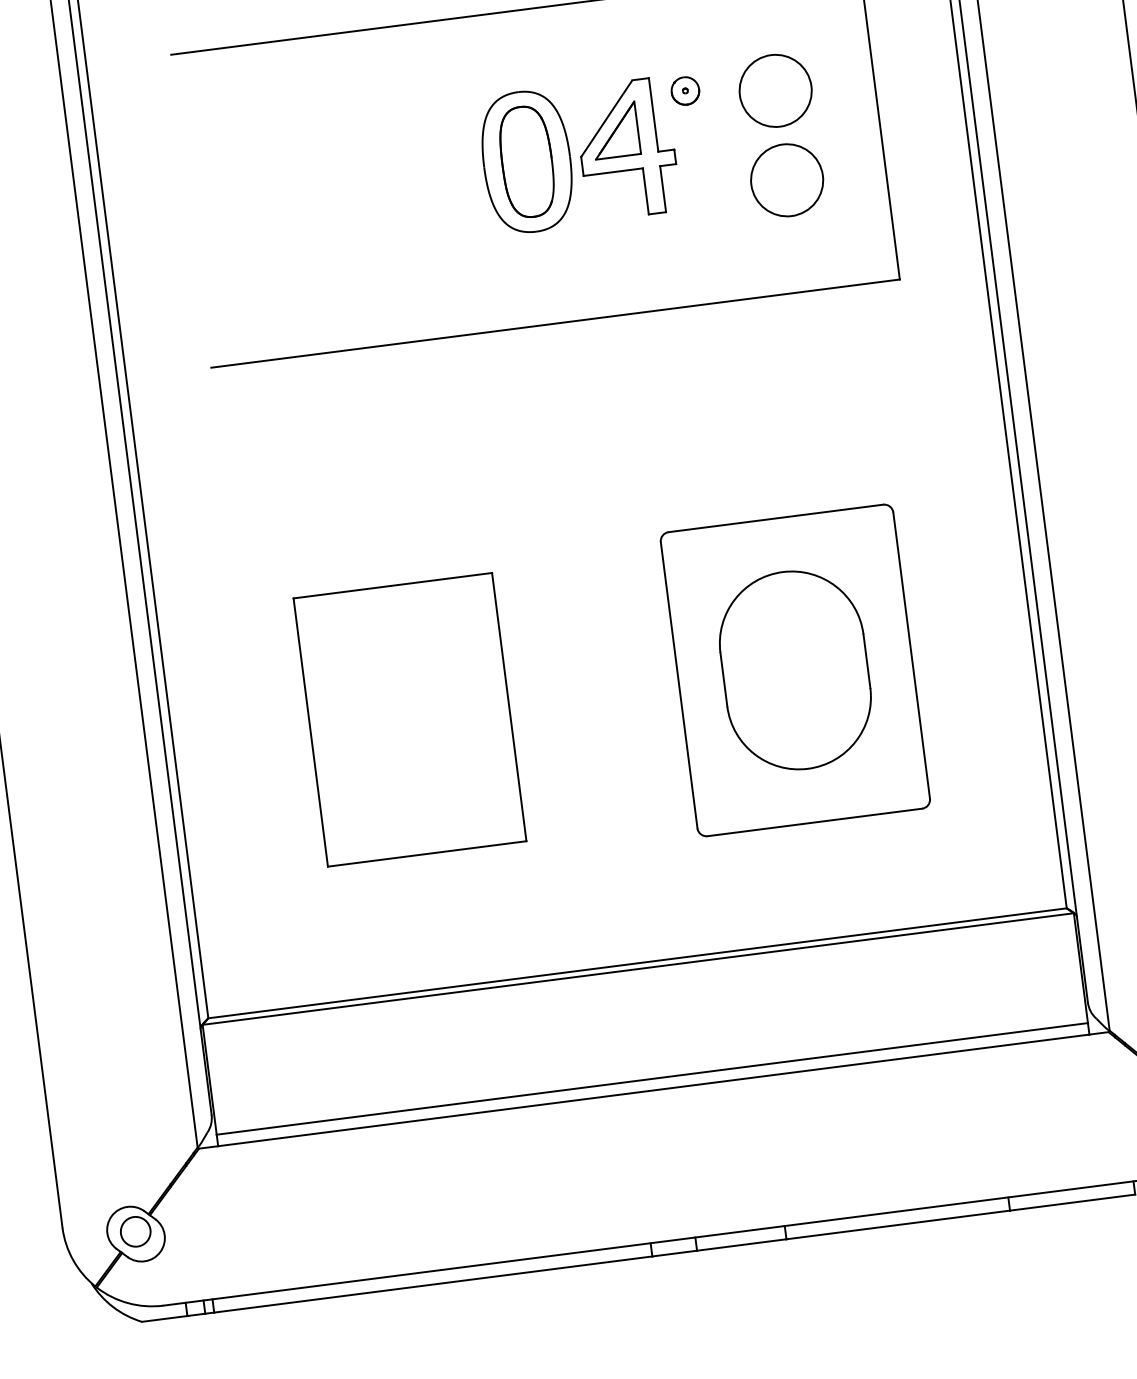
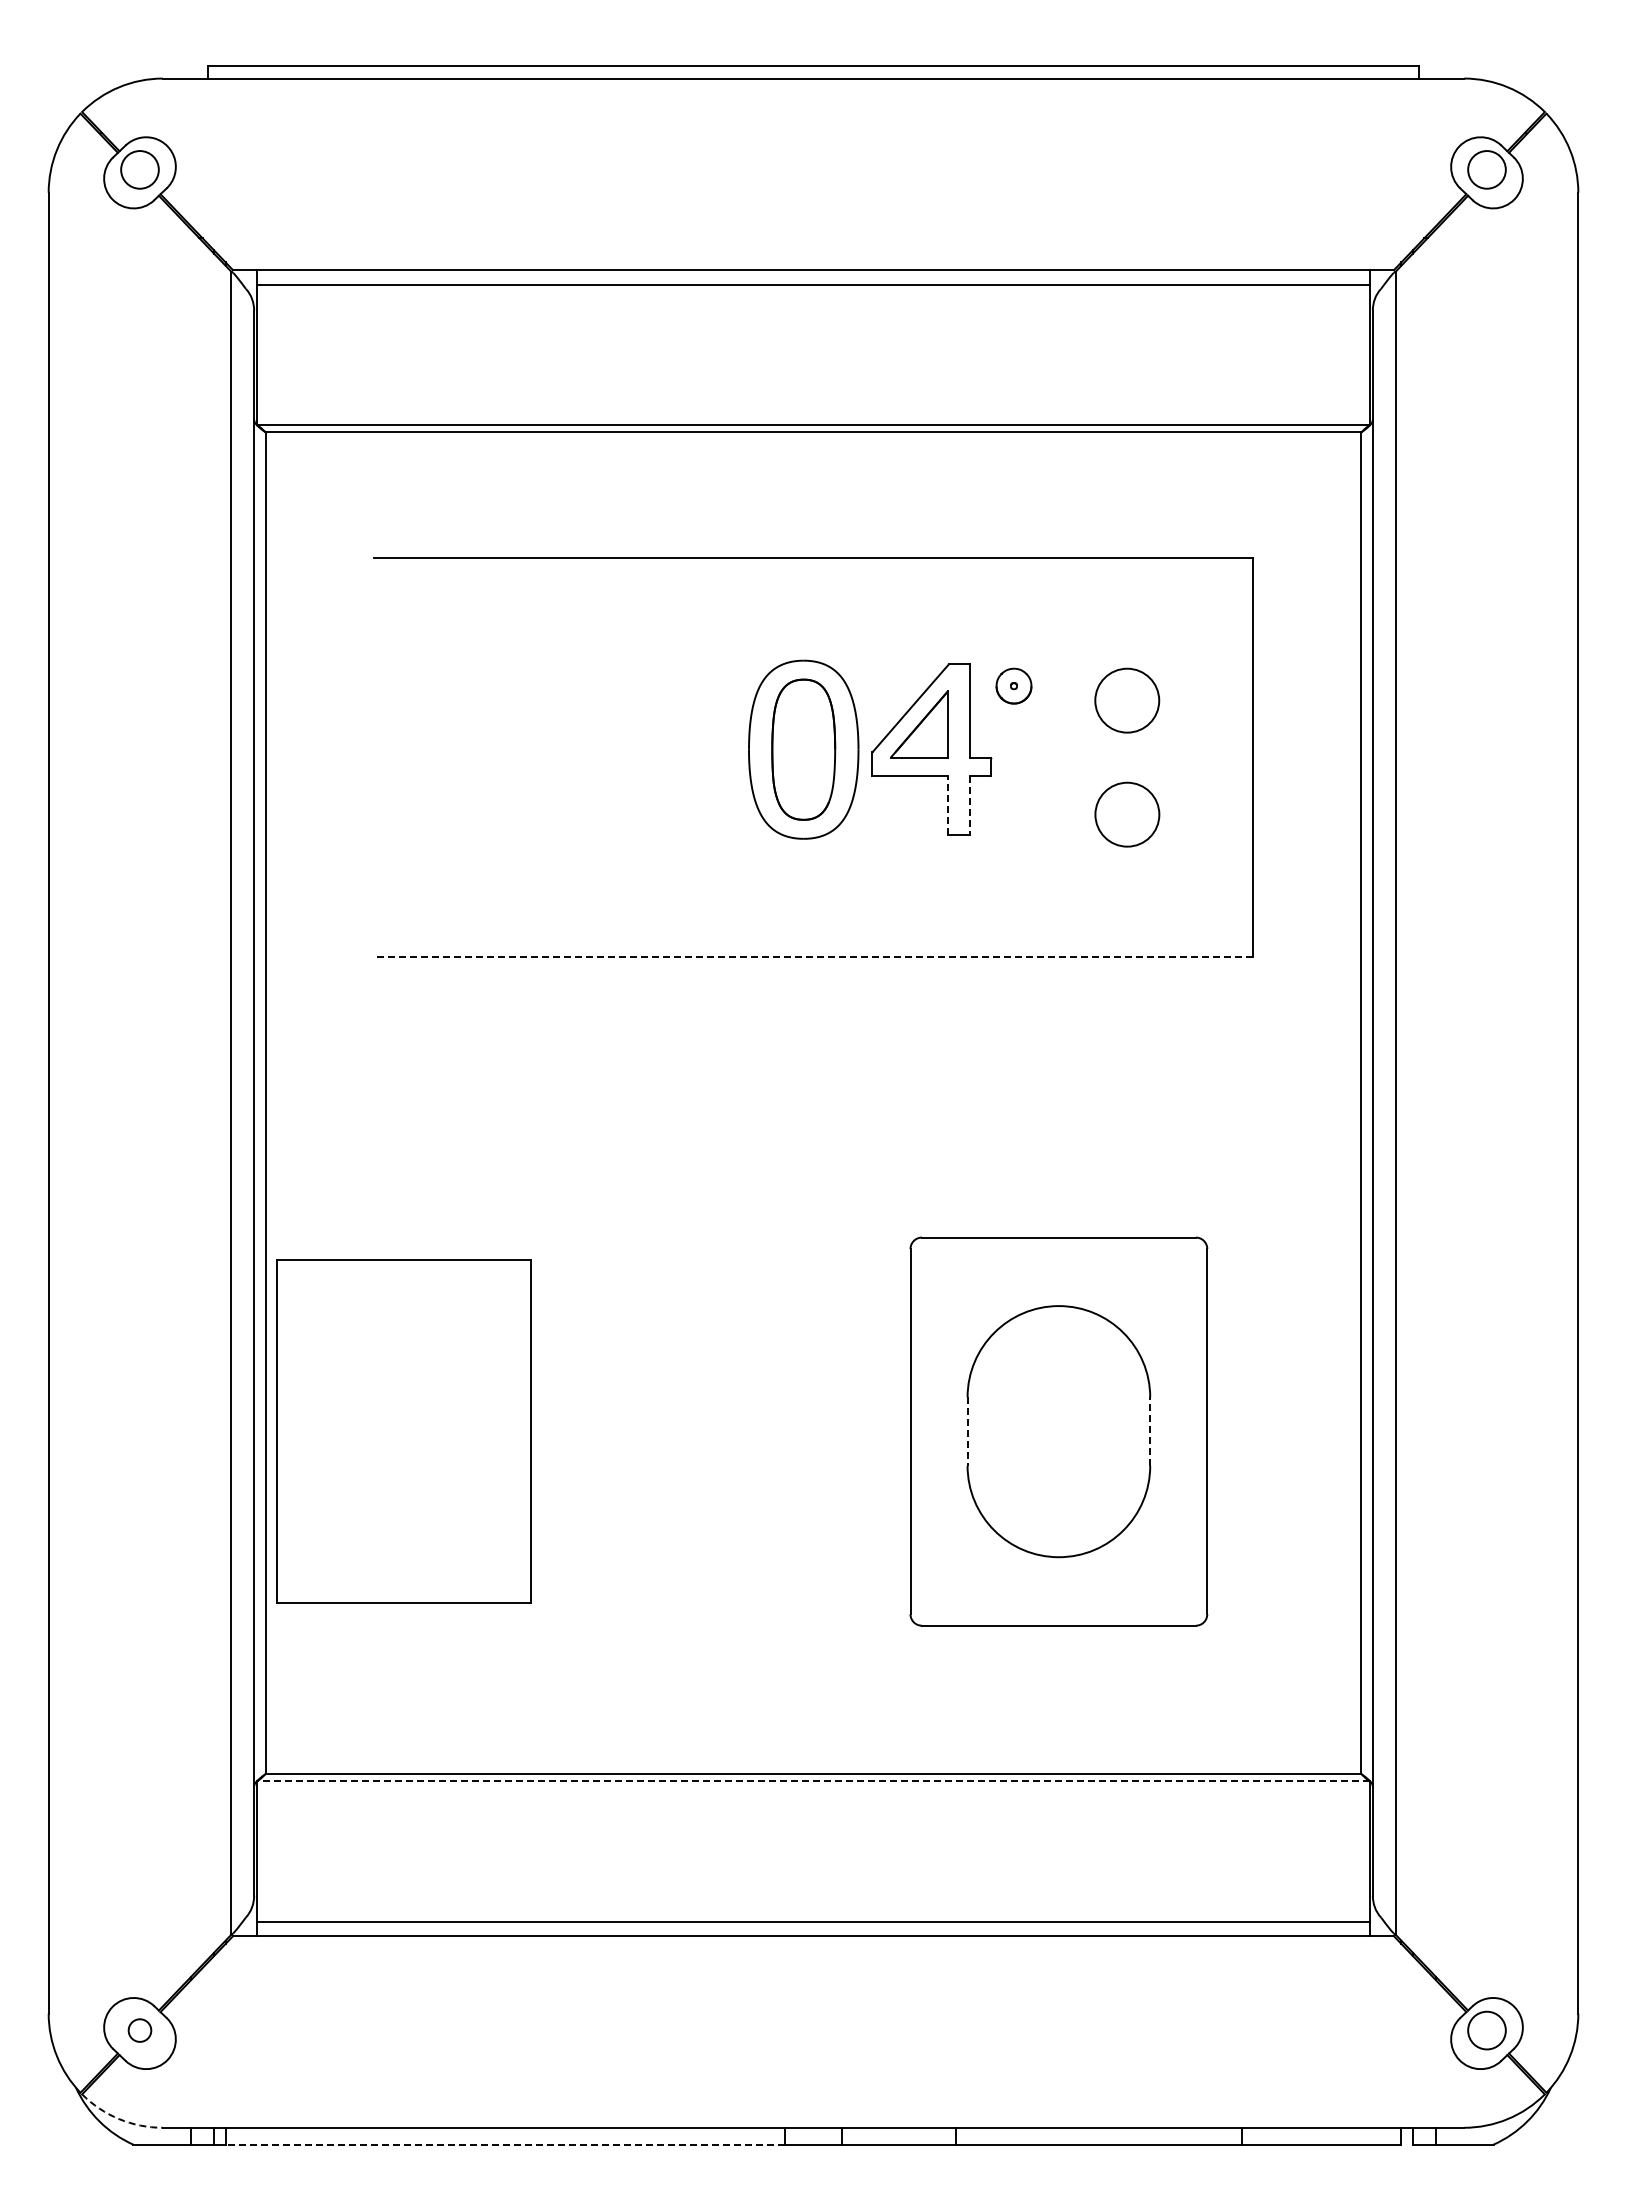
circle: (774, 90) -> (1126, 700), size x0.7
circle: (787, 180) -> (1127, 814), size x0.7
line: (663, 189) -> (970, 806), solid -> dashed
line: (646, 191) -> (948, 805), solid -> dashed
line: (554, 323) -> (812, 957), solid -> dashed
line: (867, 661) -> (1150, 1431), solid -> dashed
line: (723, 680) -> (967, 1432), solid -> dashed
part: (409, 719) -> (403, 1431), moved
line: (637, 969) -> (812, 1781), solid -> dashed
circle: (135, 1231) -> (139, 2030), size x0.6
line: (433, 1284) -> (505, 2144), solid -> dashed
arc: (128, 1303) -> (119, 2119), solid -> dashed

